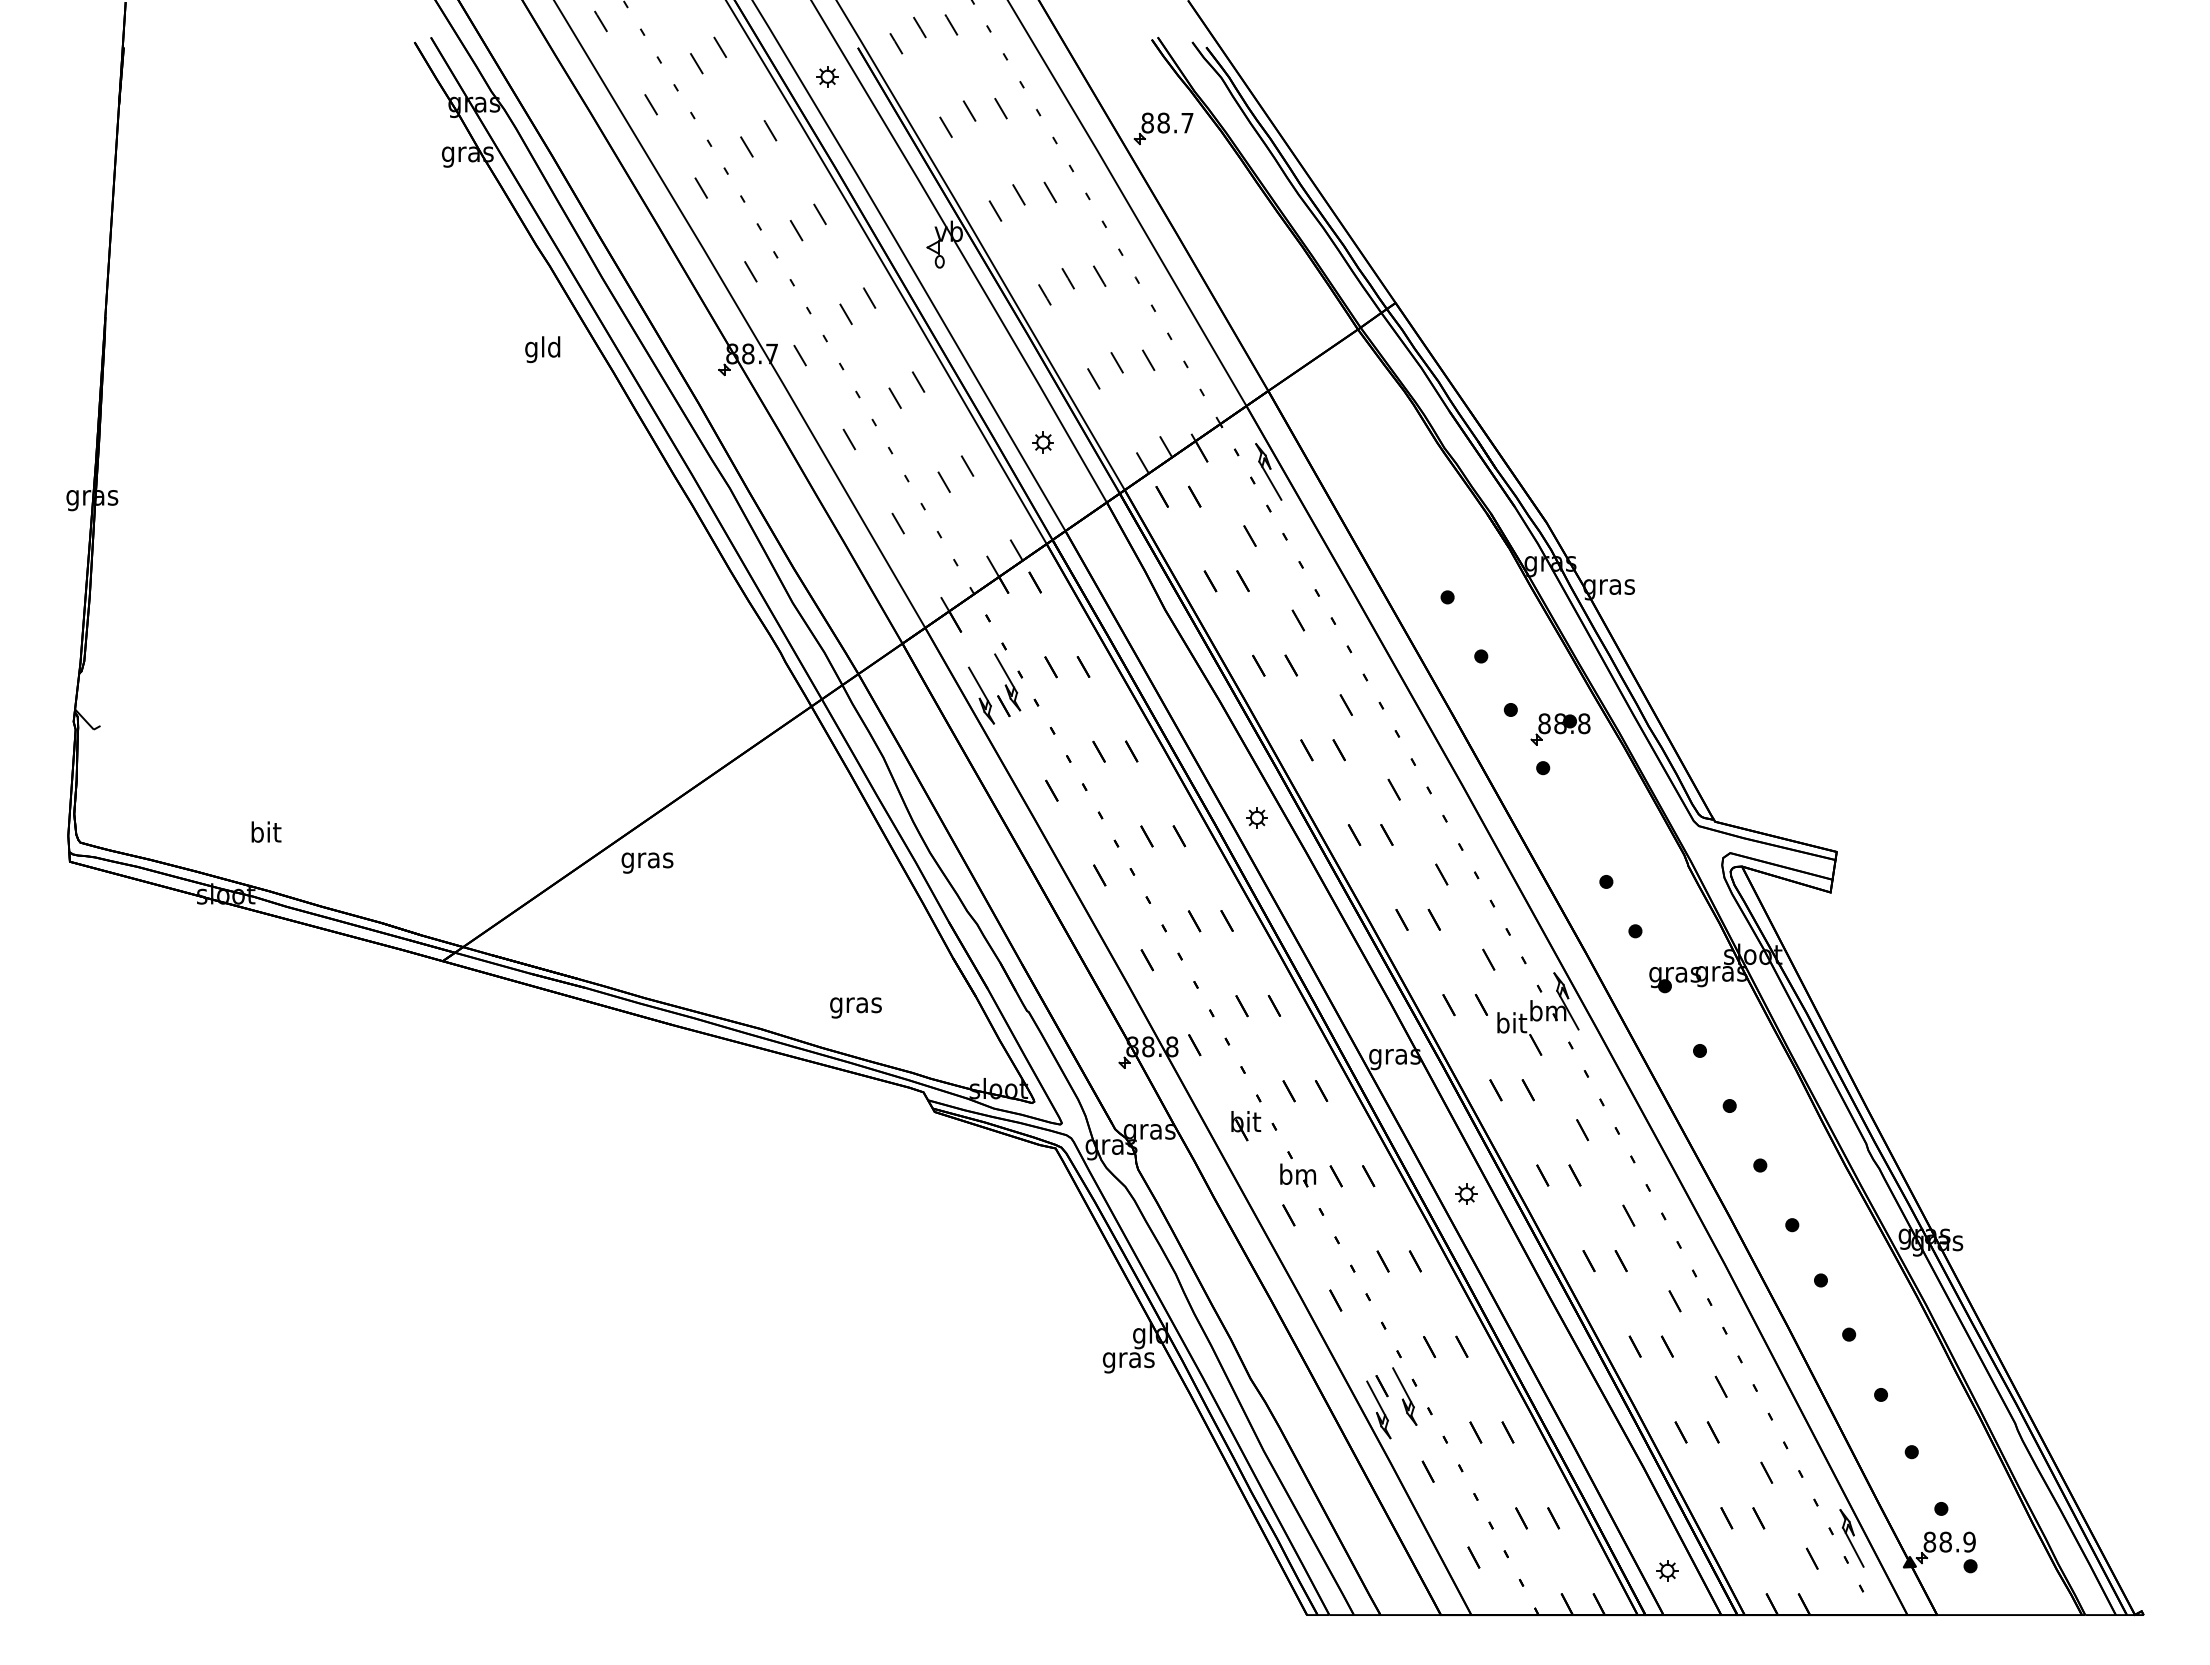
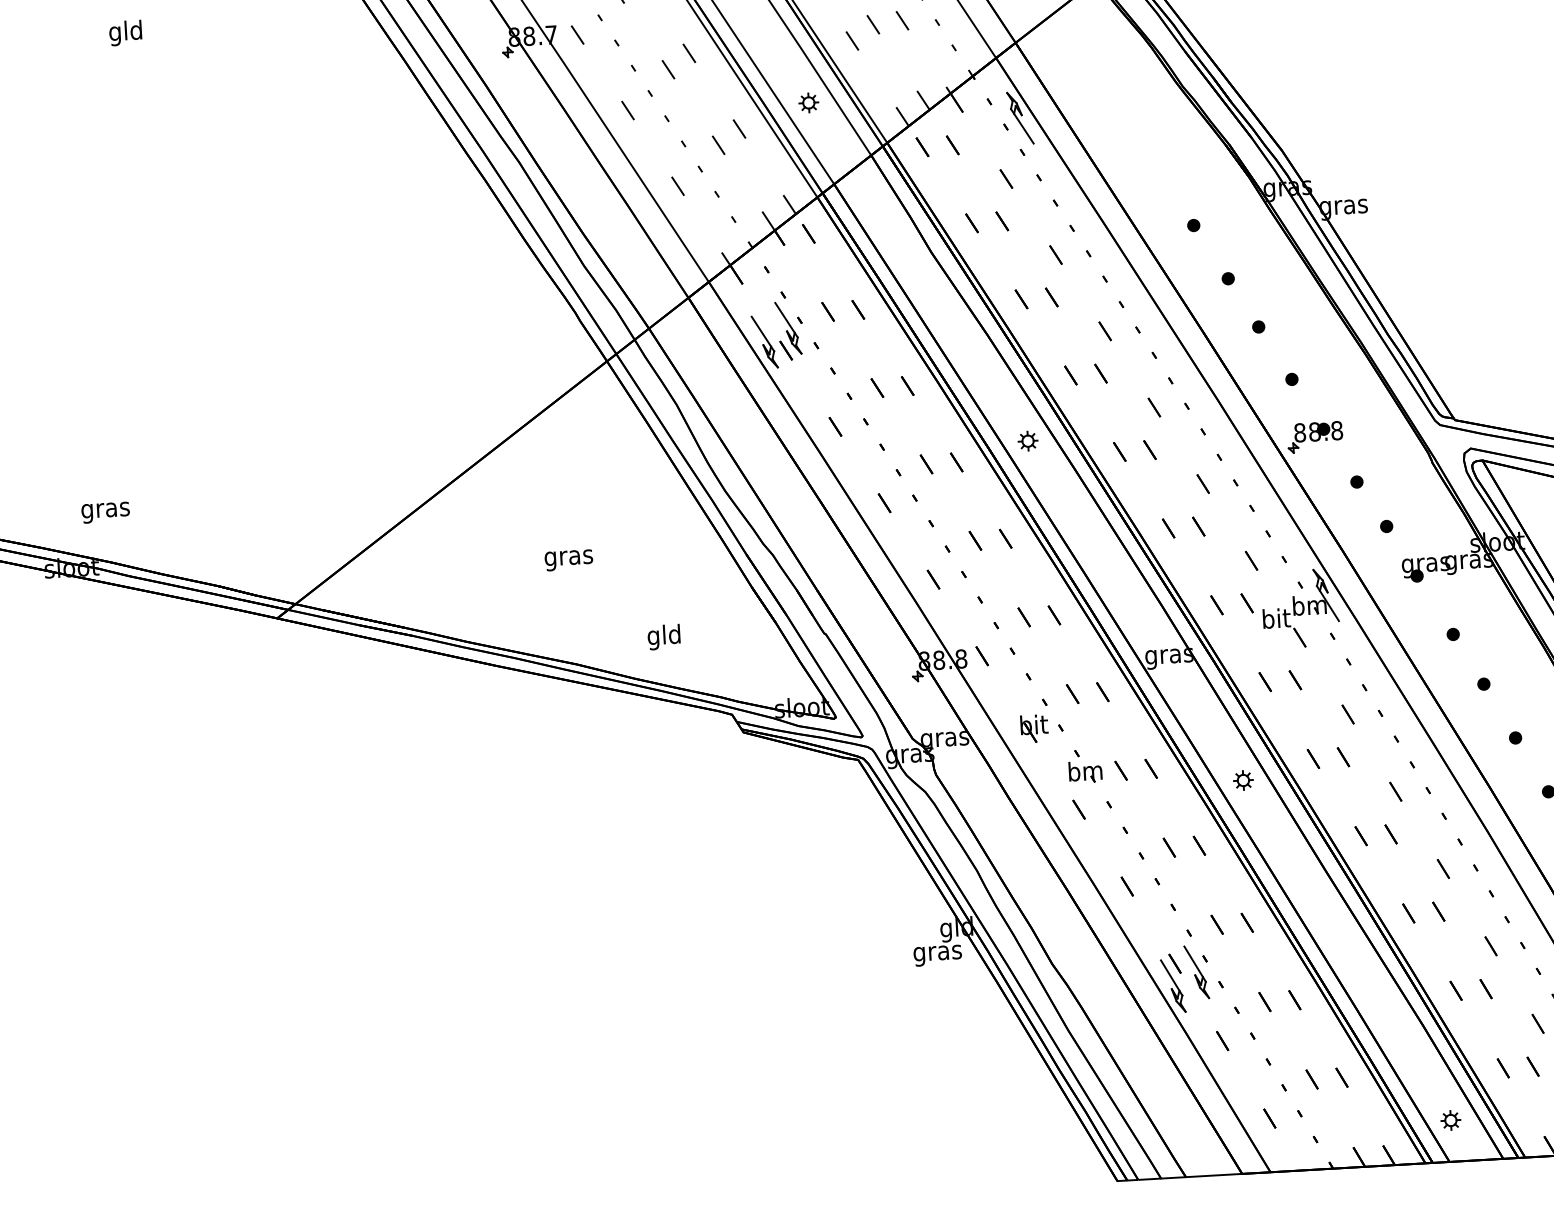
text: (542, 349) -> (125, 33), moved
part: (1560, 729) -> (1315, 437), moved
text: (265, 834) -> (105, 509), bit -> gras
text: (647, 862) -> (568, 559), moved
text: (855, 1004) -> (664, 636), gras -> gld

